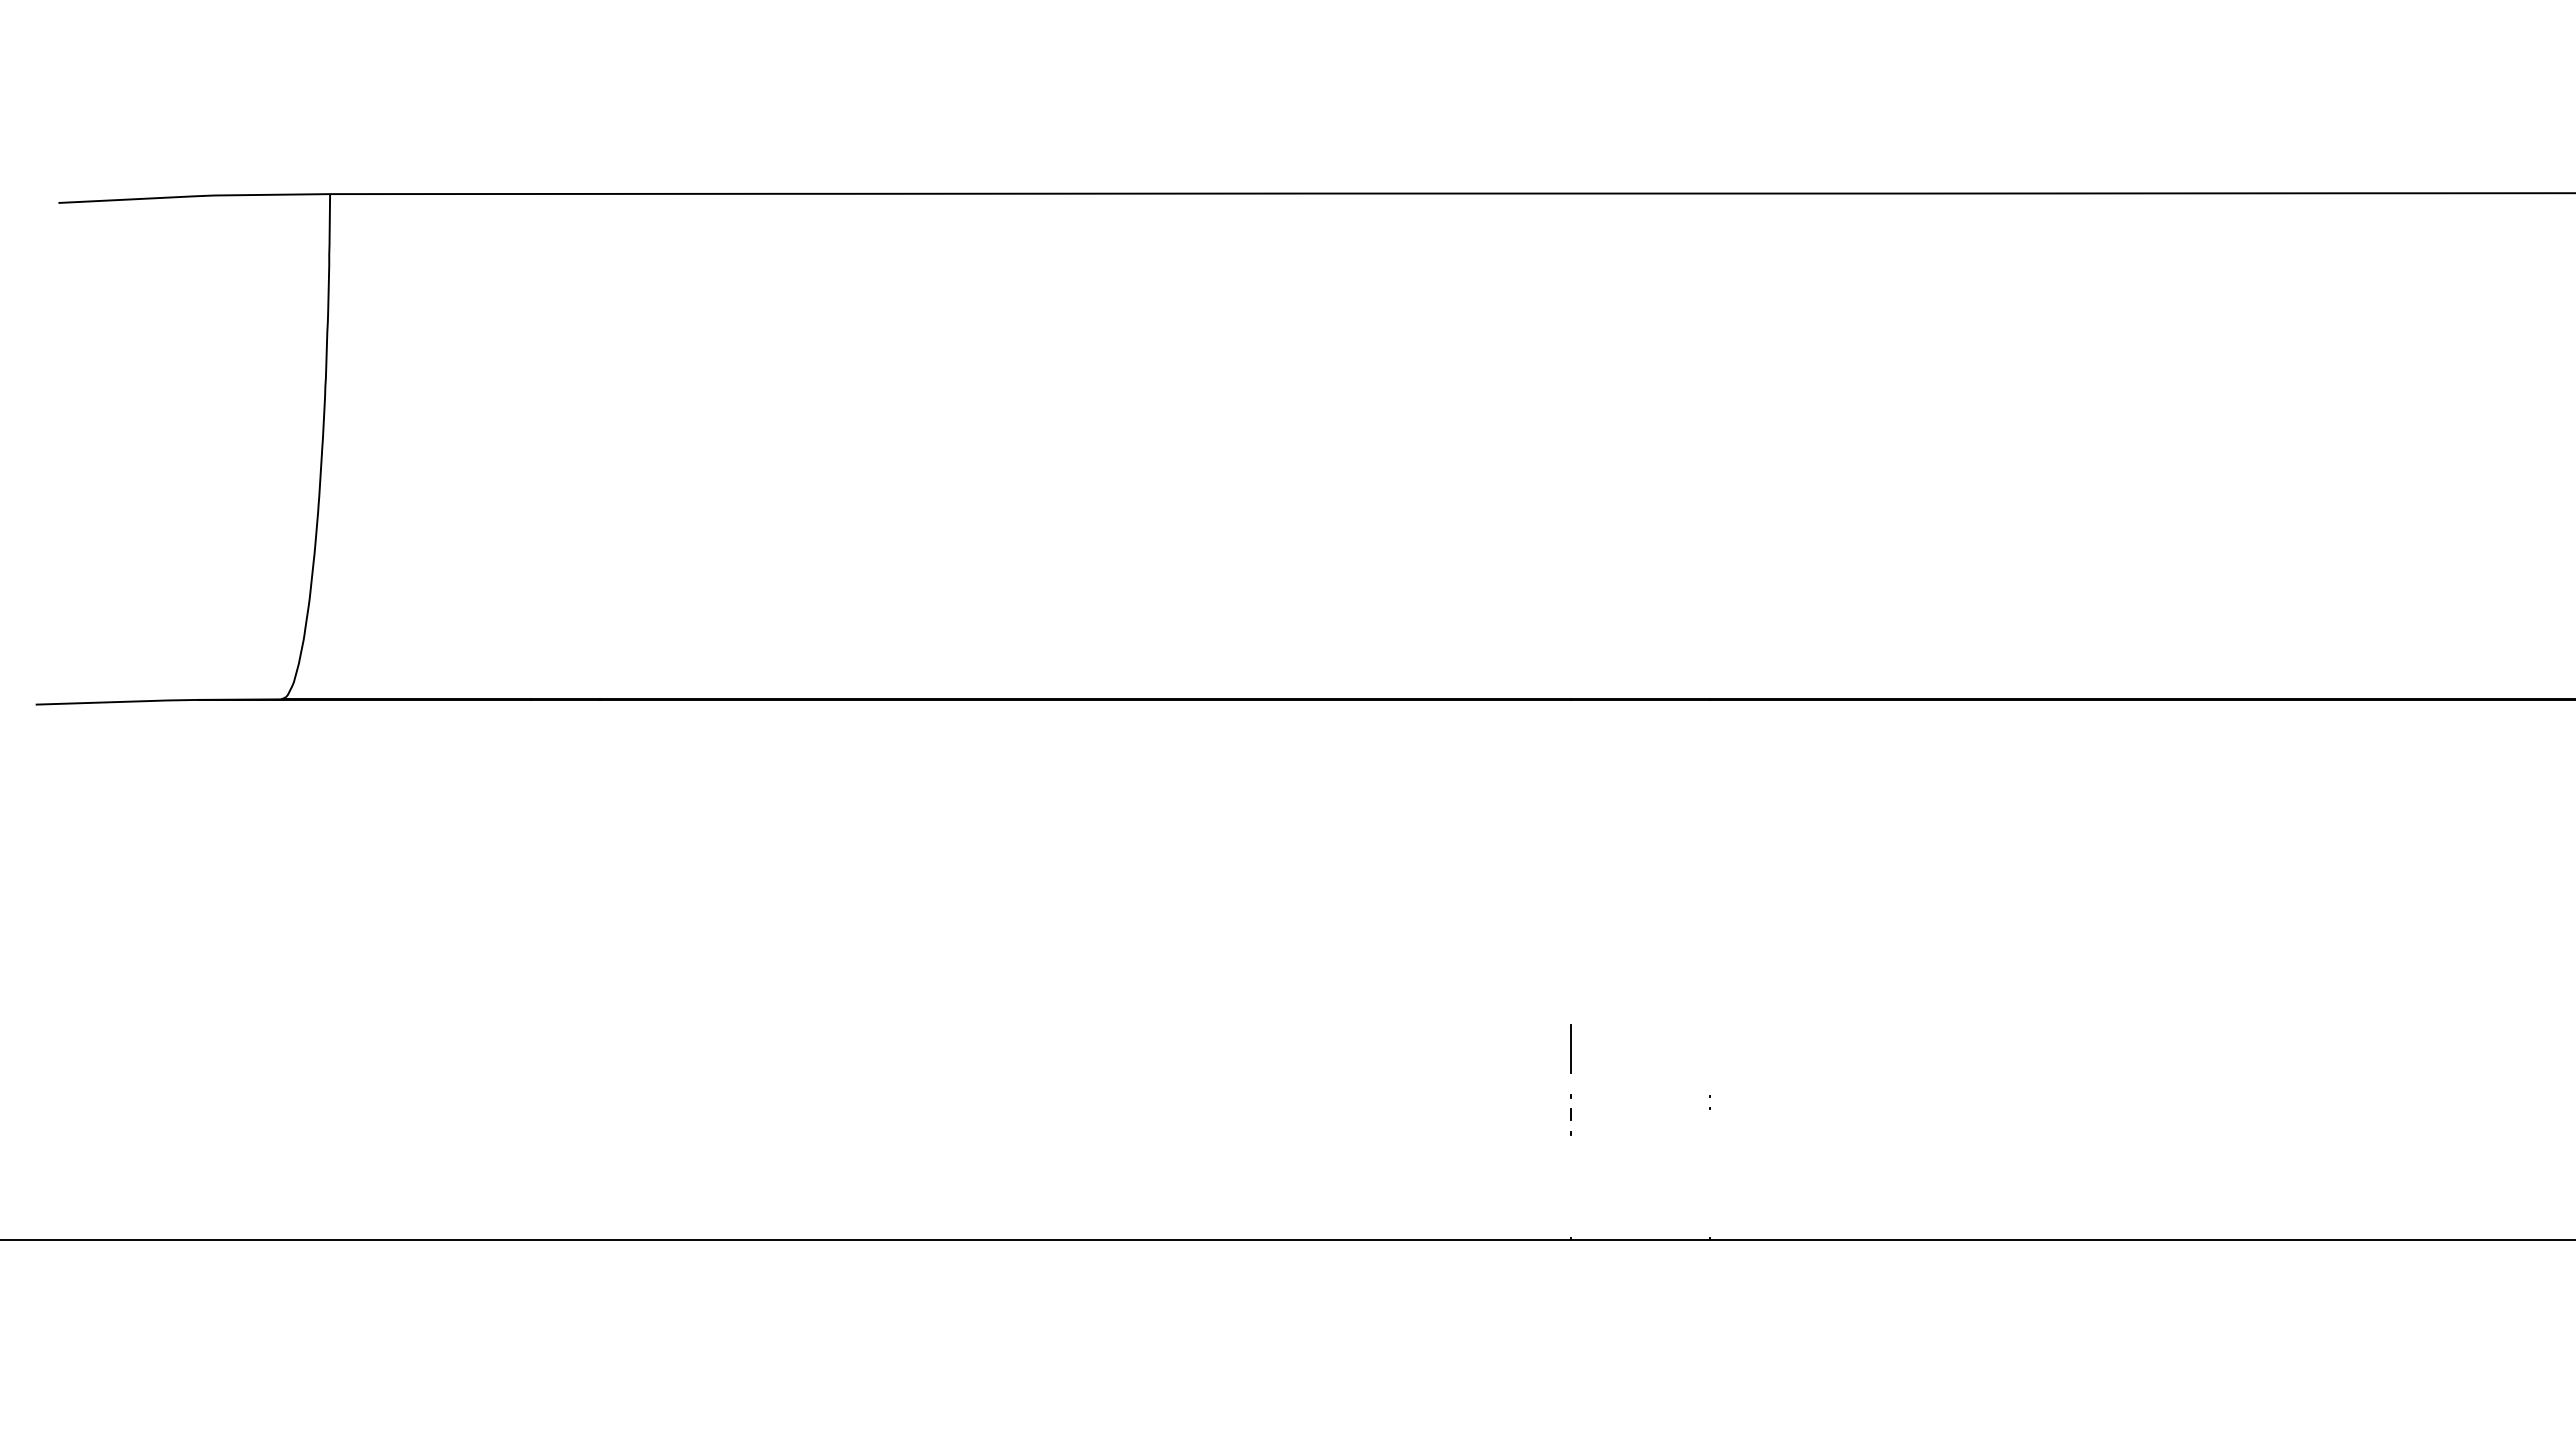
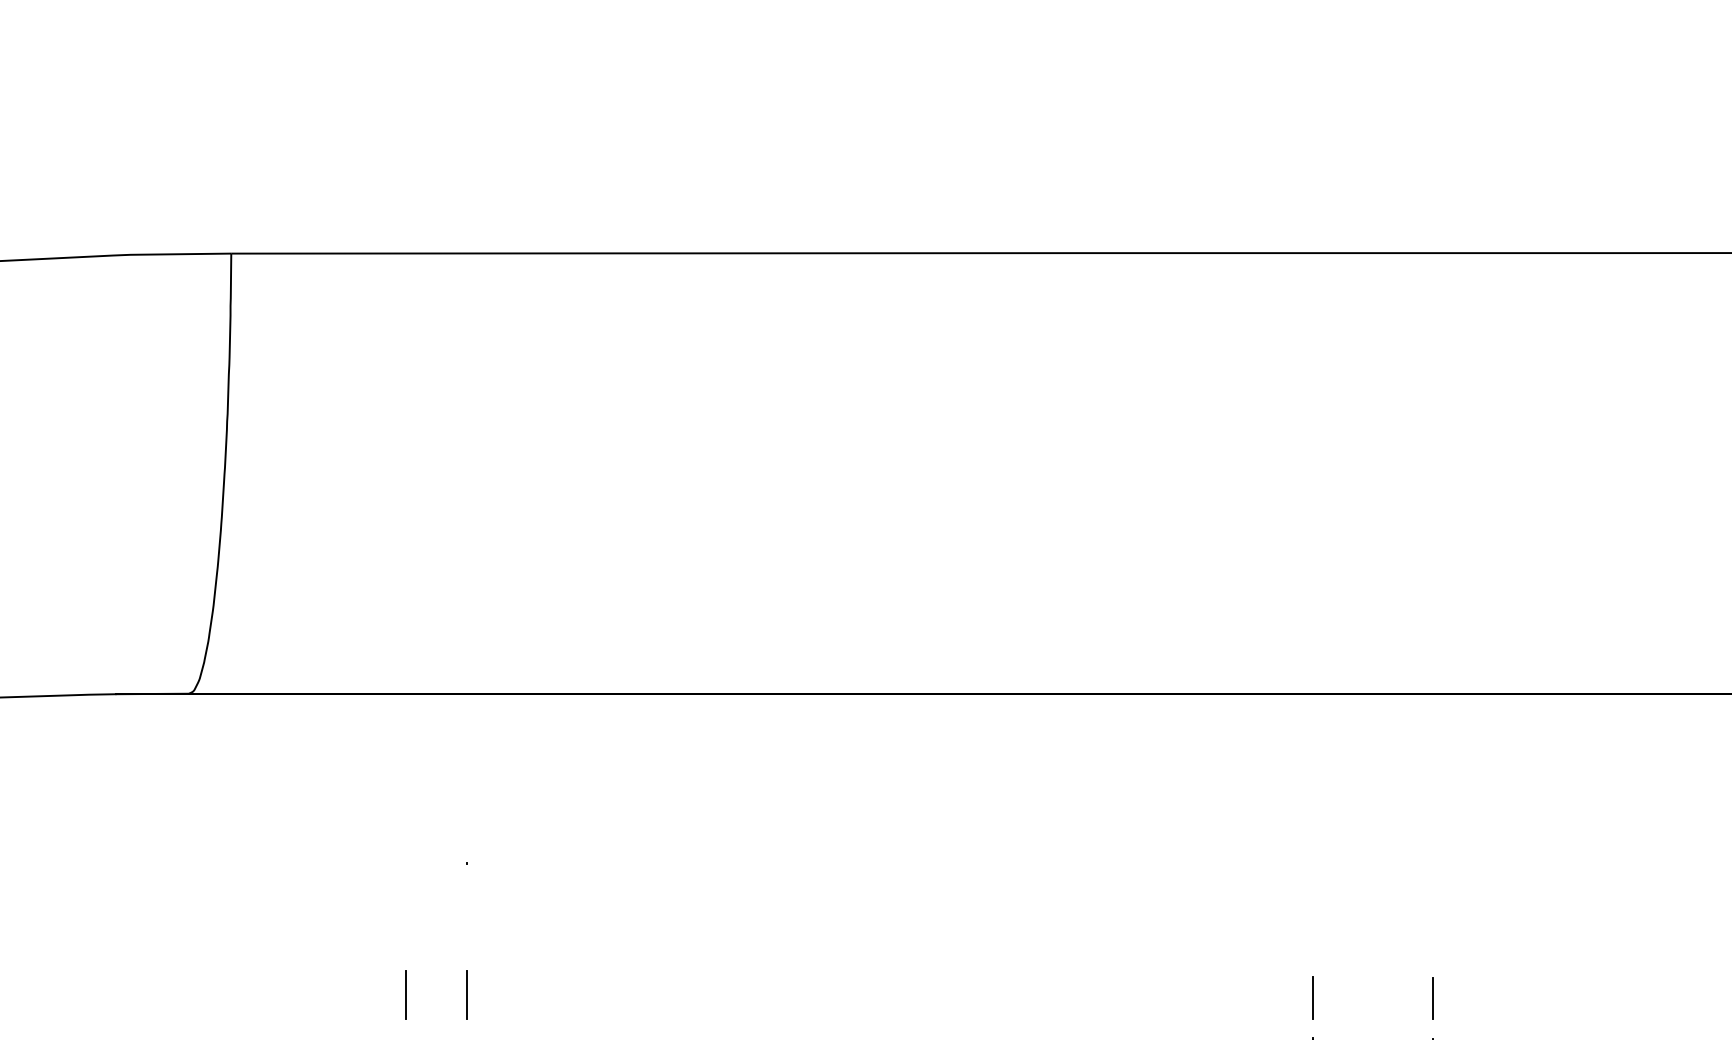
line: (530, 1044) -> (405, 994), added
line: (600, 1044) -> (466, 994), added
line: (1710, 1048) -> (1433, 997), added

